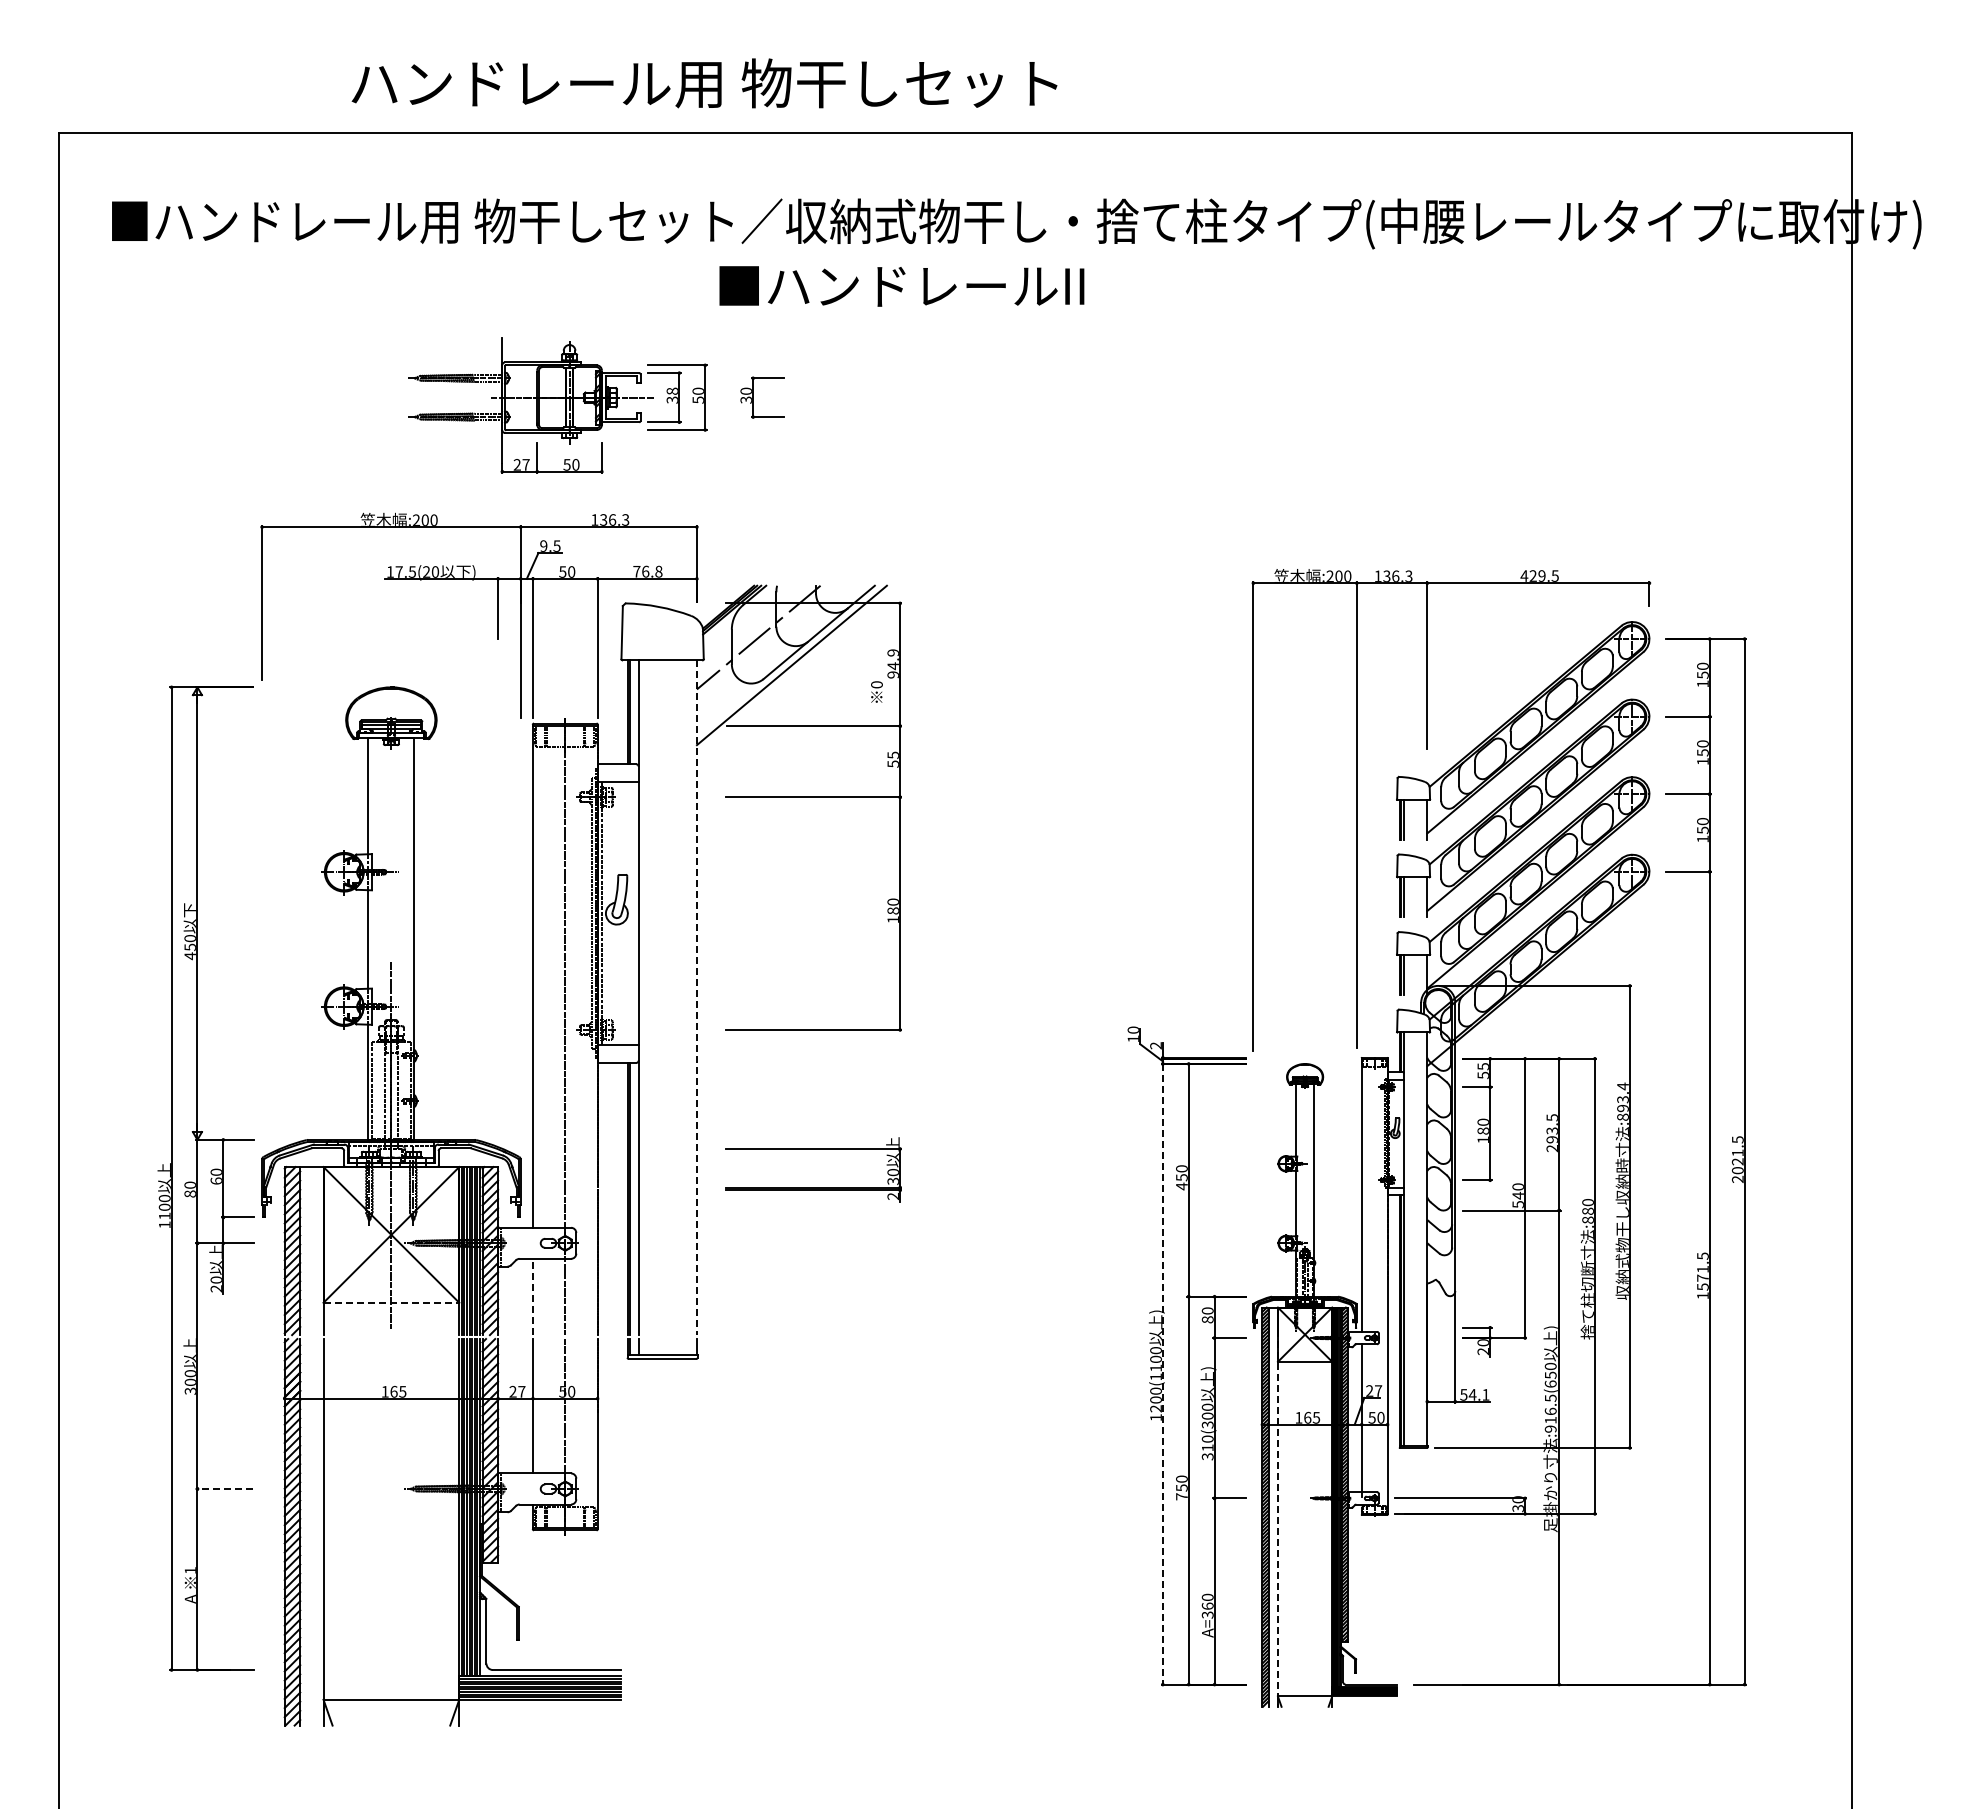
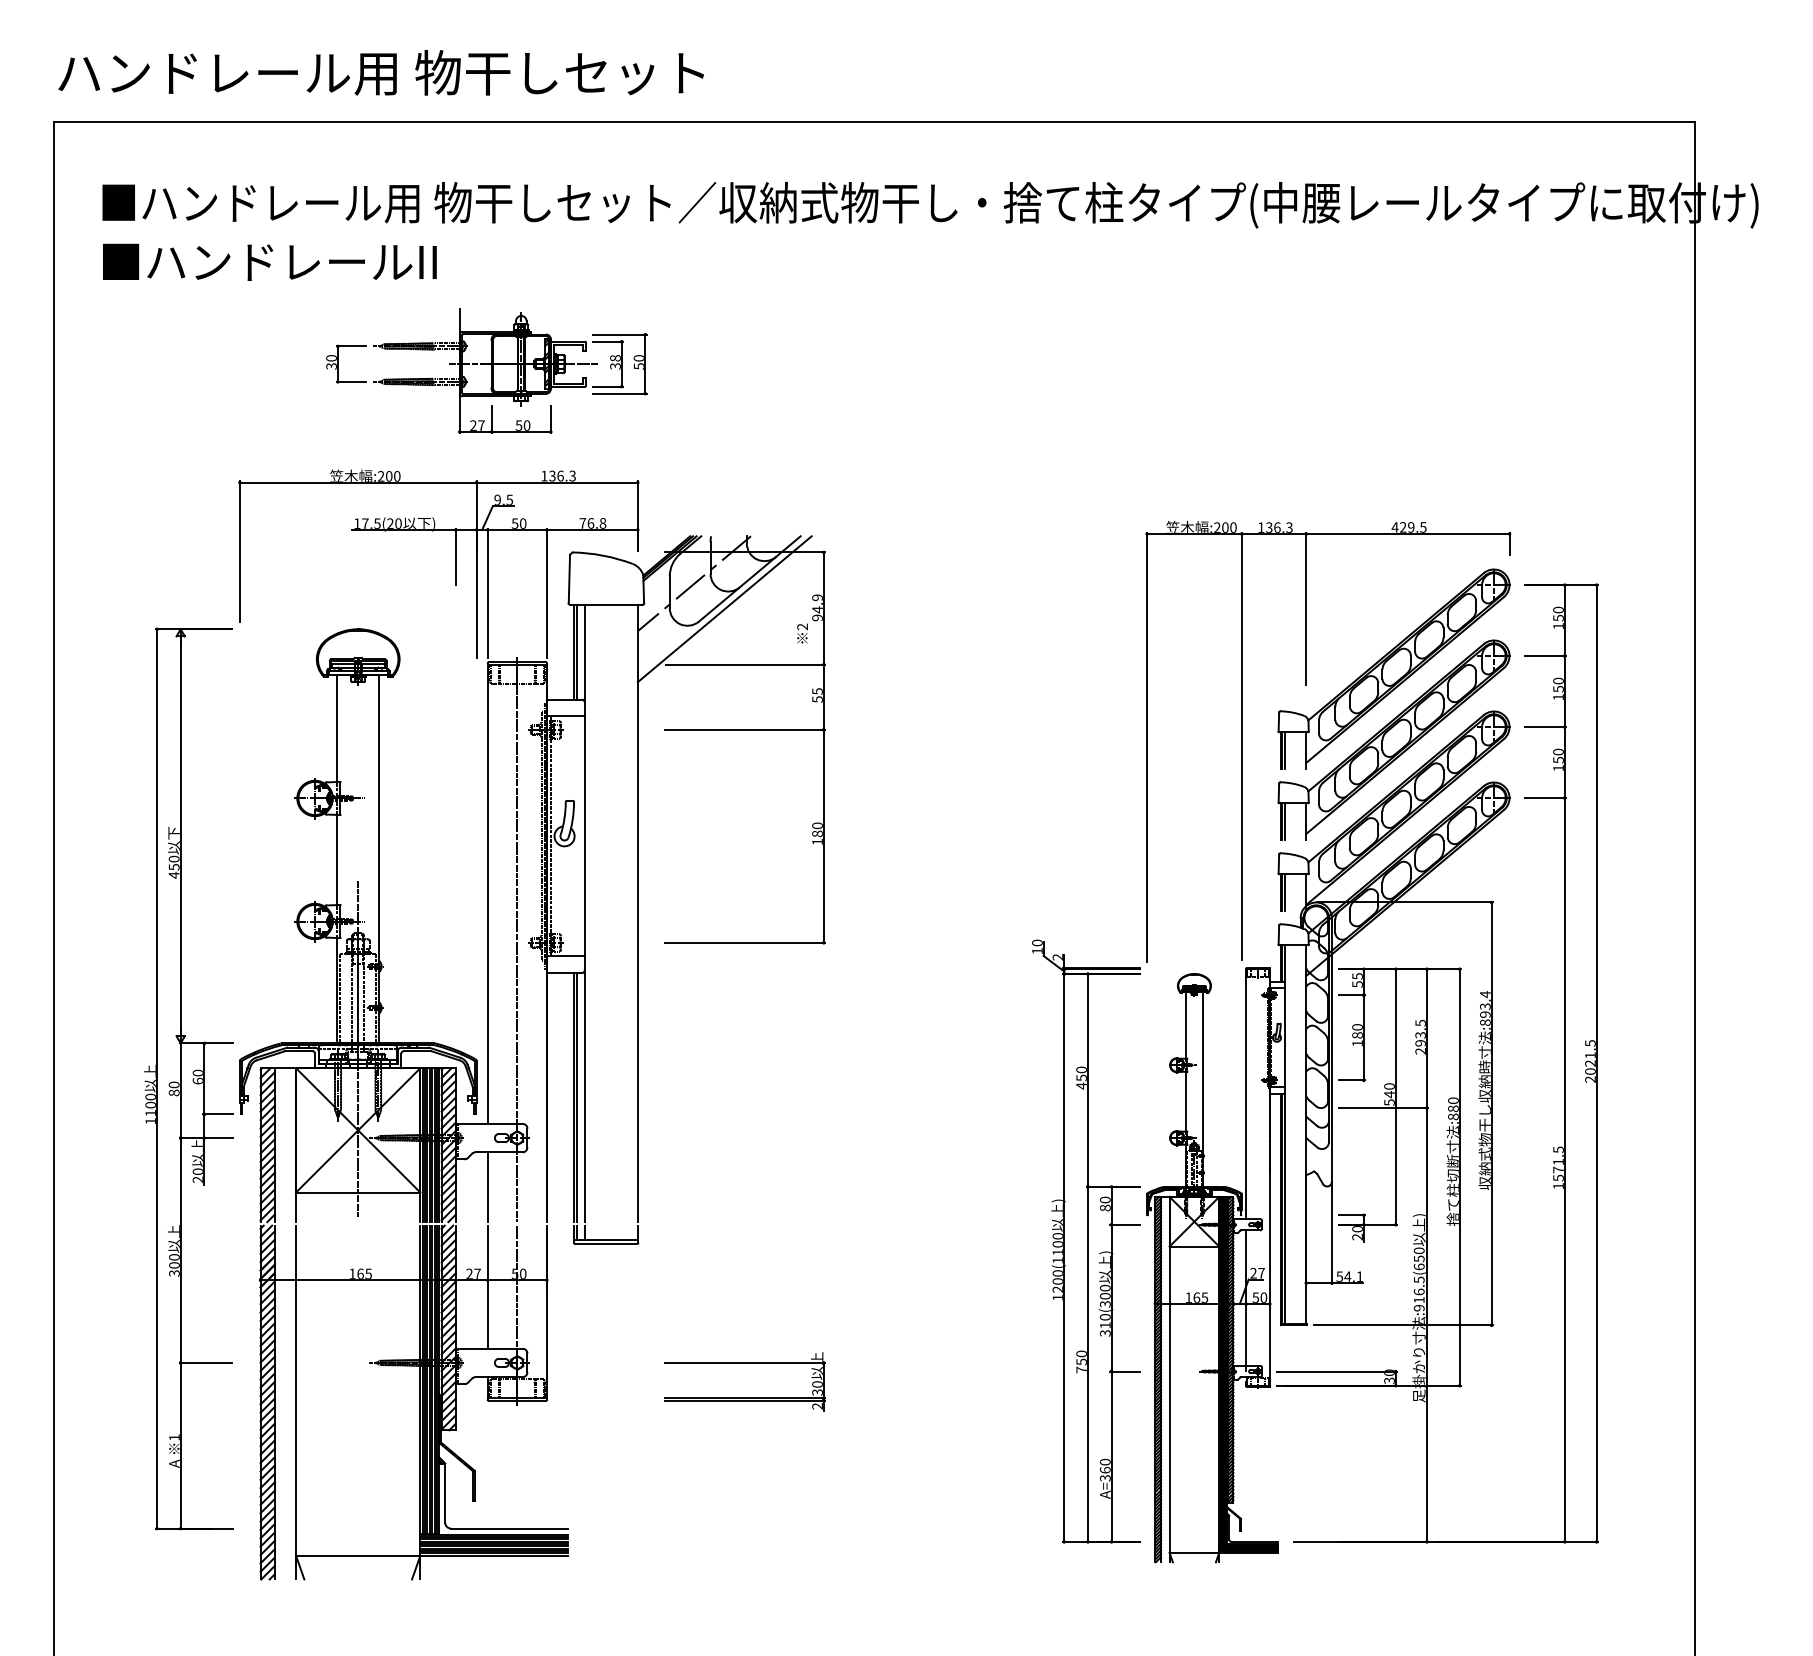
text: (704, 83) -> (381, 72), moved
text: (901, 286) -> (269, 262), moved
part: (753, 397) -> (338, 363), moved
text: (876, 684) -> (802, 626), 0 -> 2
line: (696, 998) -> (637, 914), dashed -> solid
part: (813, 1187) -> (744, 1398), moved
line: (532, 1296) -> (487, 1186), dashed -> solid
line: (391, 1302) -> (358, 1192), dashed -> solid
line: (1162, 1374) -> (1063, 1258), dashed -> solid
line: (224, 1488) -> (205, 1362), dashed -> solid
line: (1277, 1507) -> (1169, 1379), dashed -> solid

